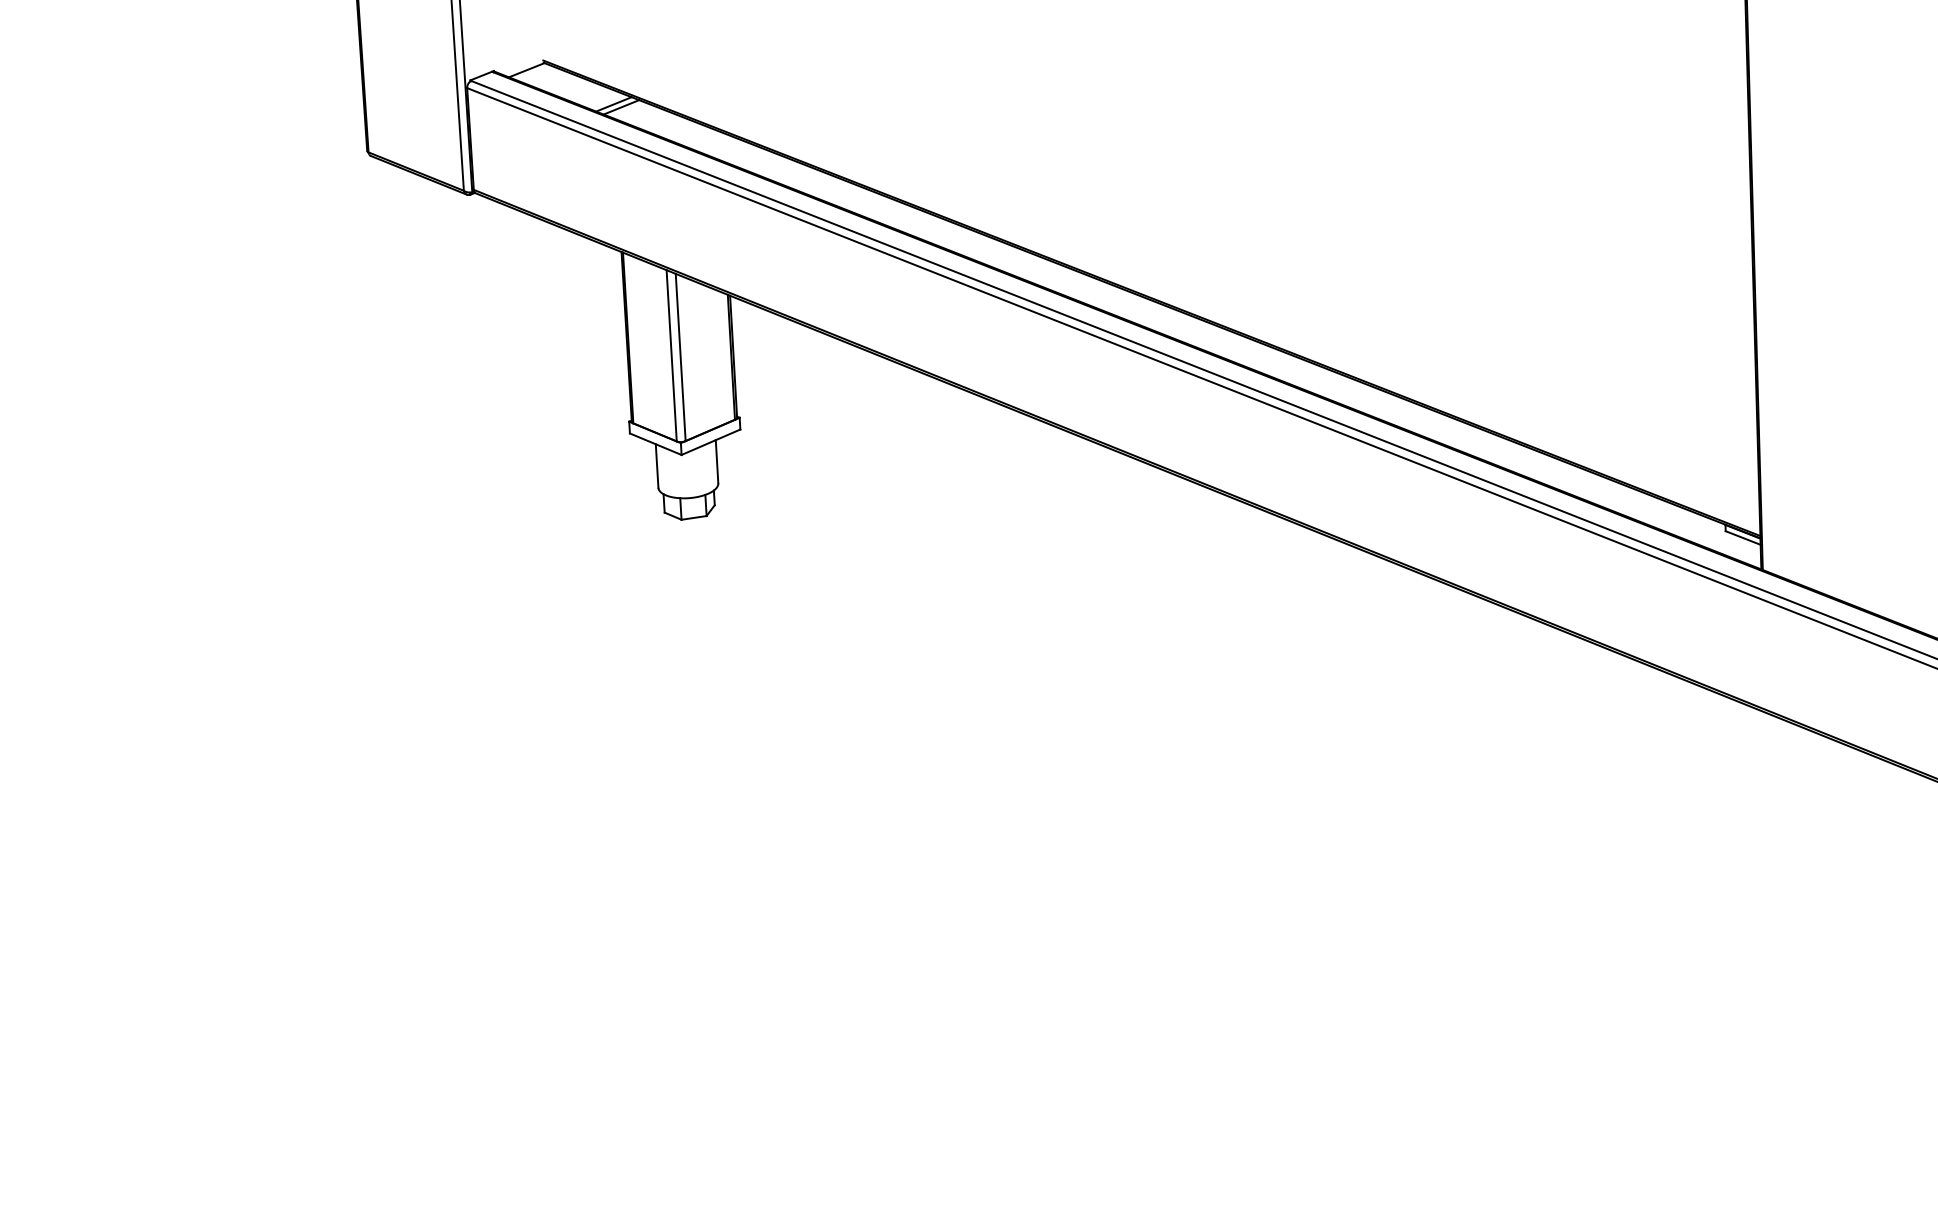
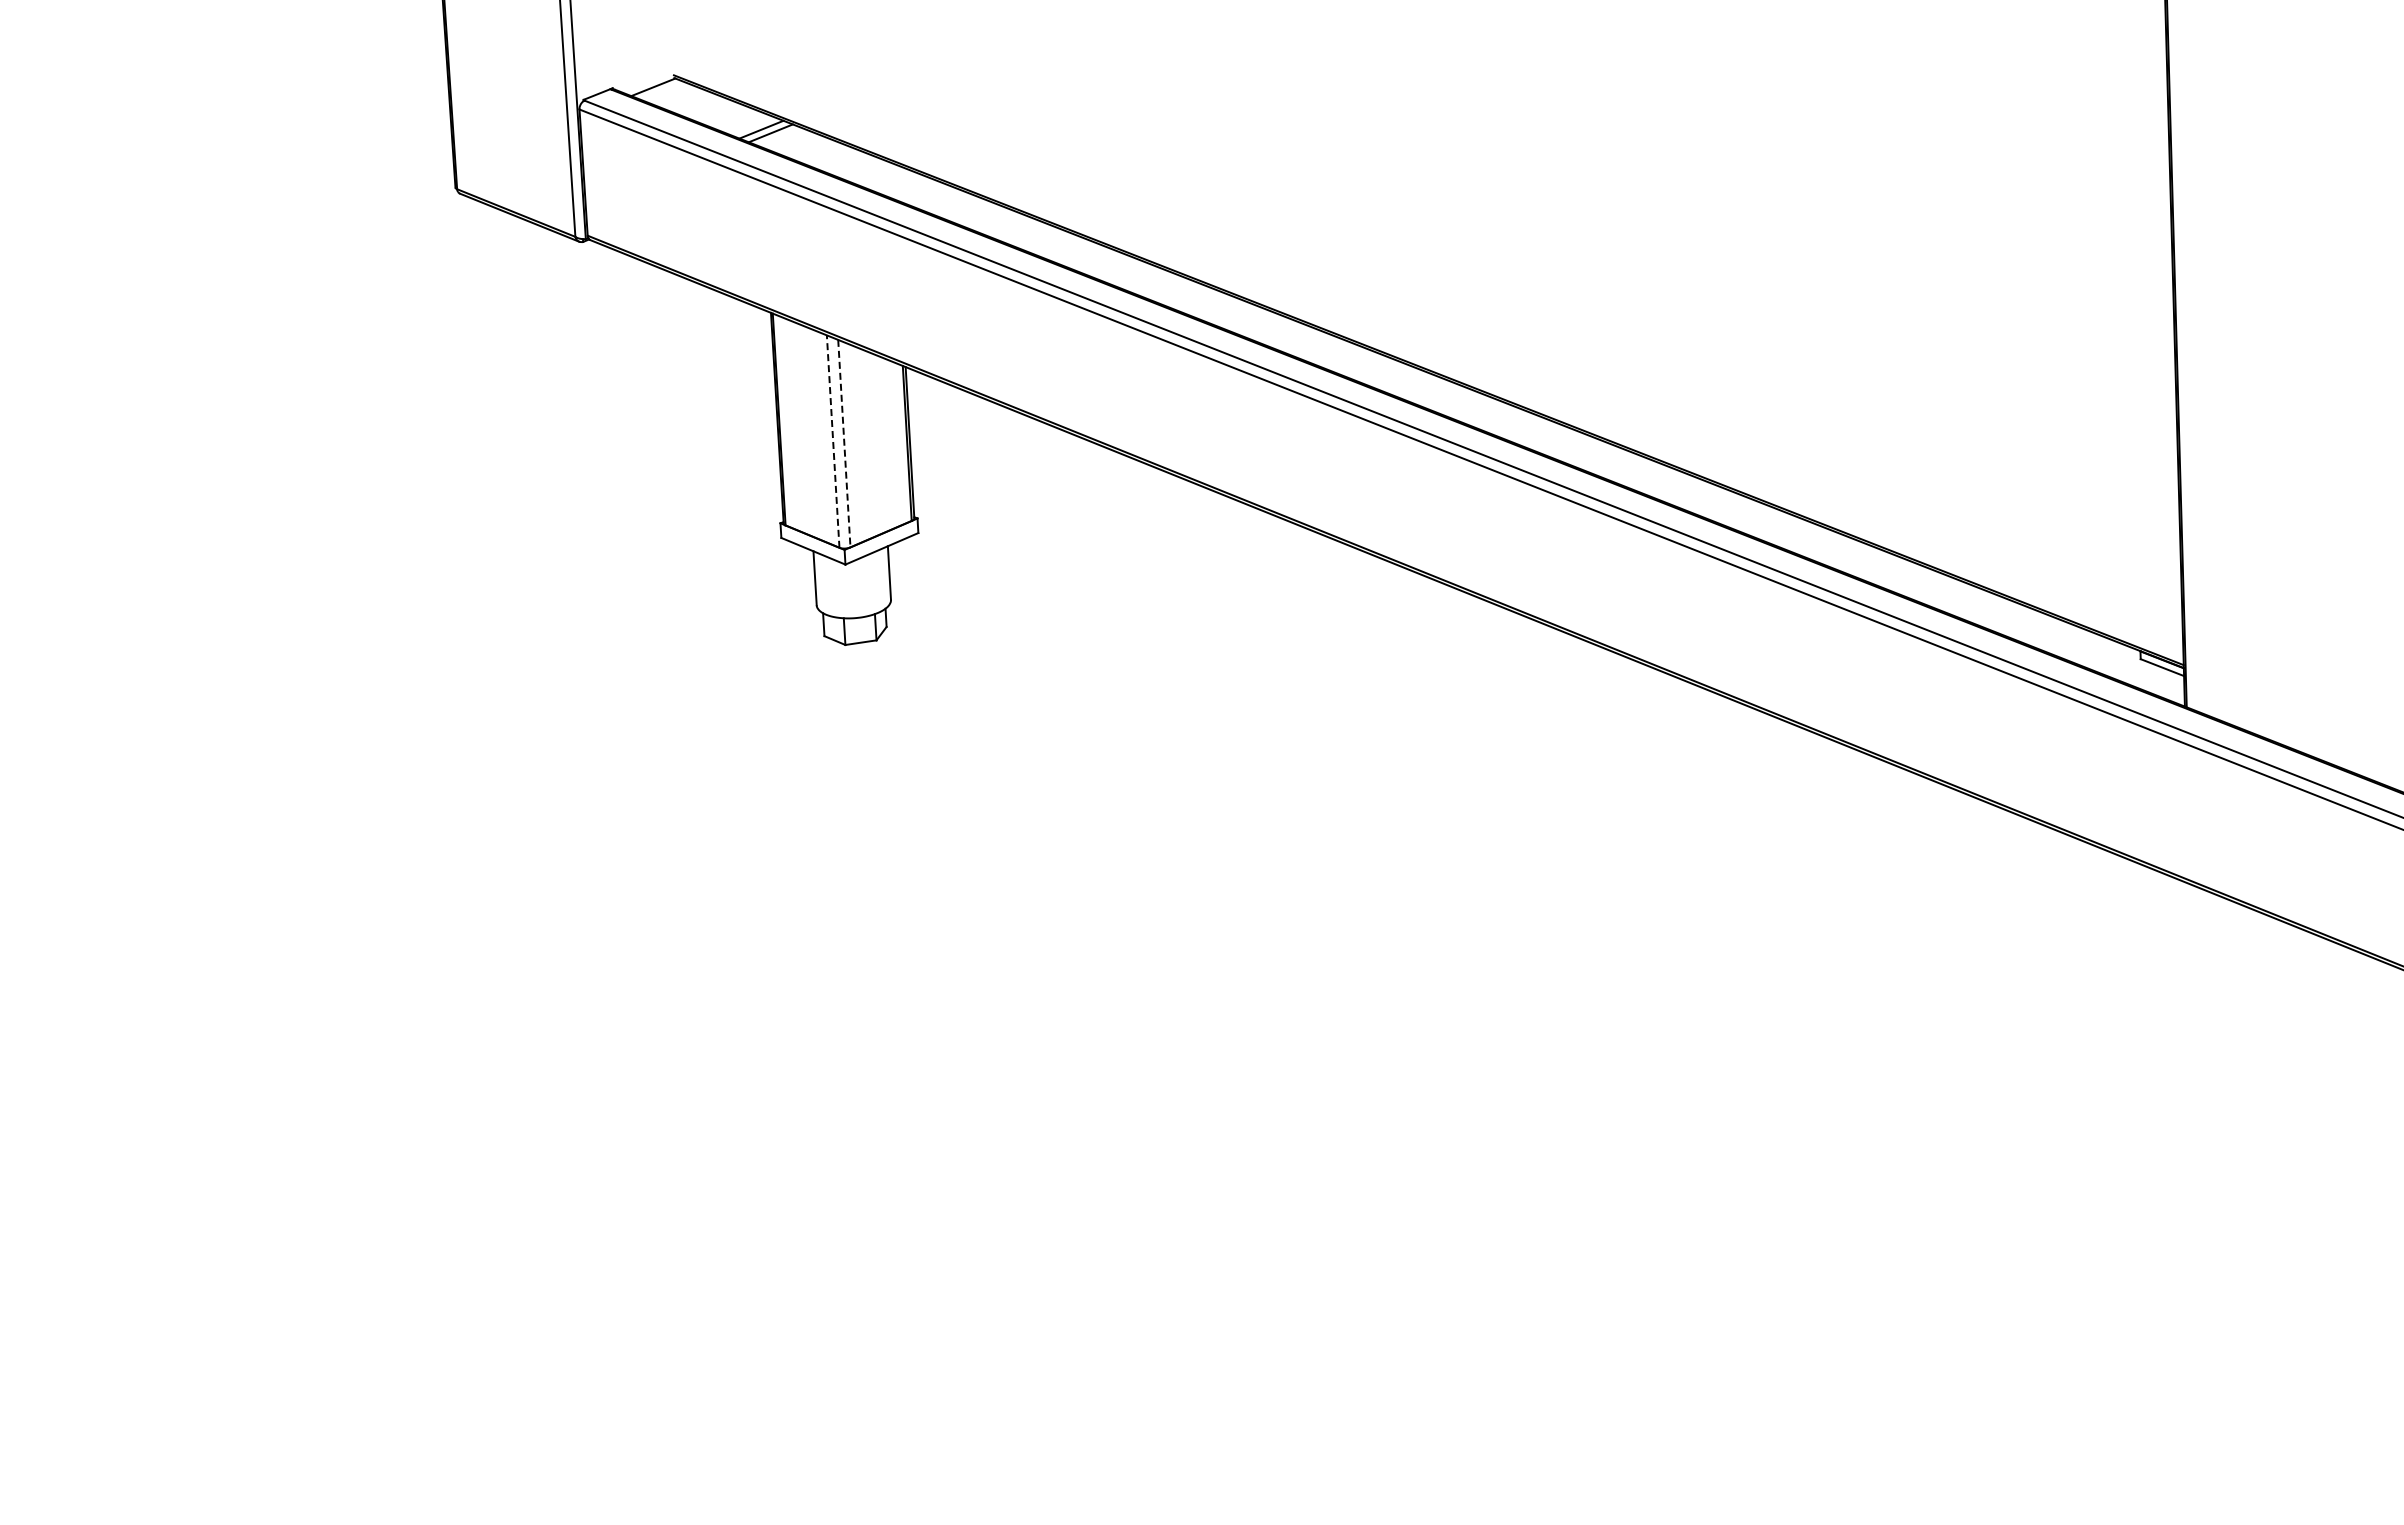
line: (671, 355) -> (833, 441), solid -> dashed
line: (680, 357) -> (844, 443), solid -> dashed

